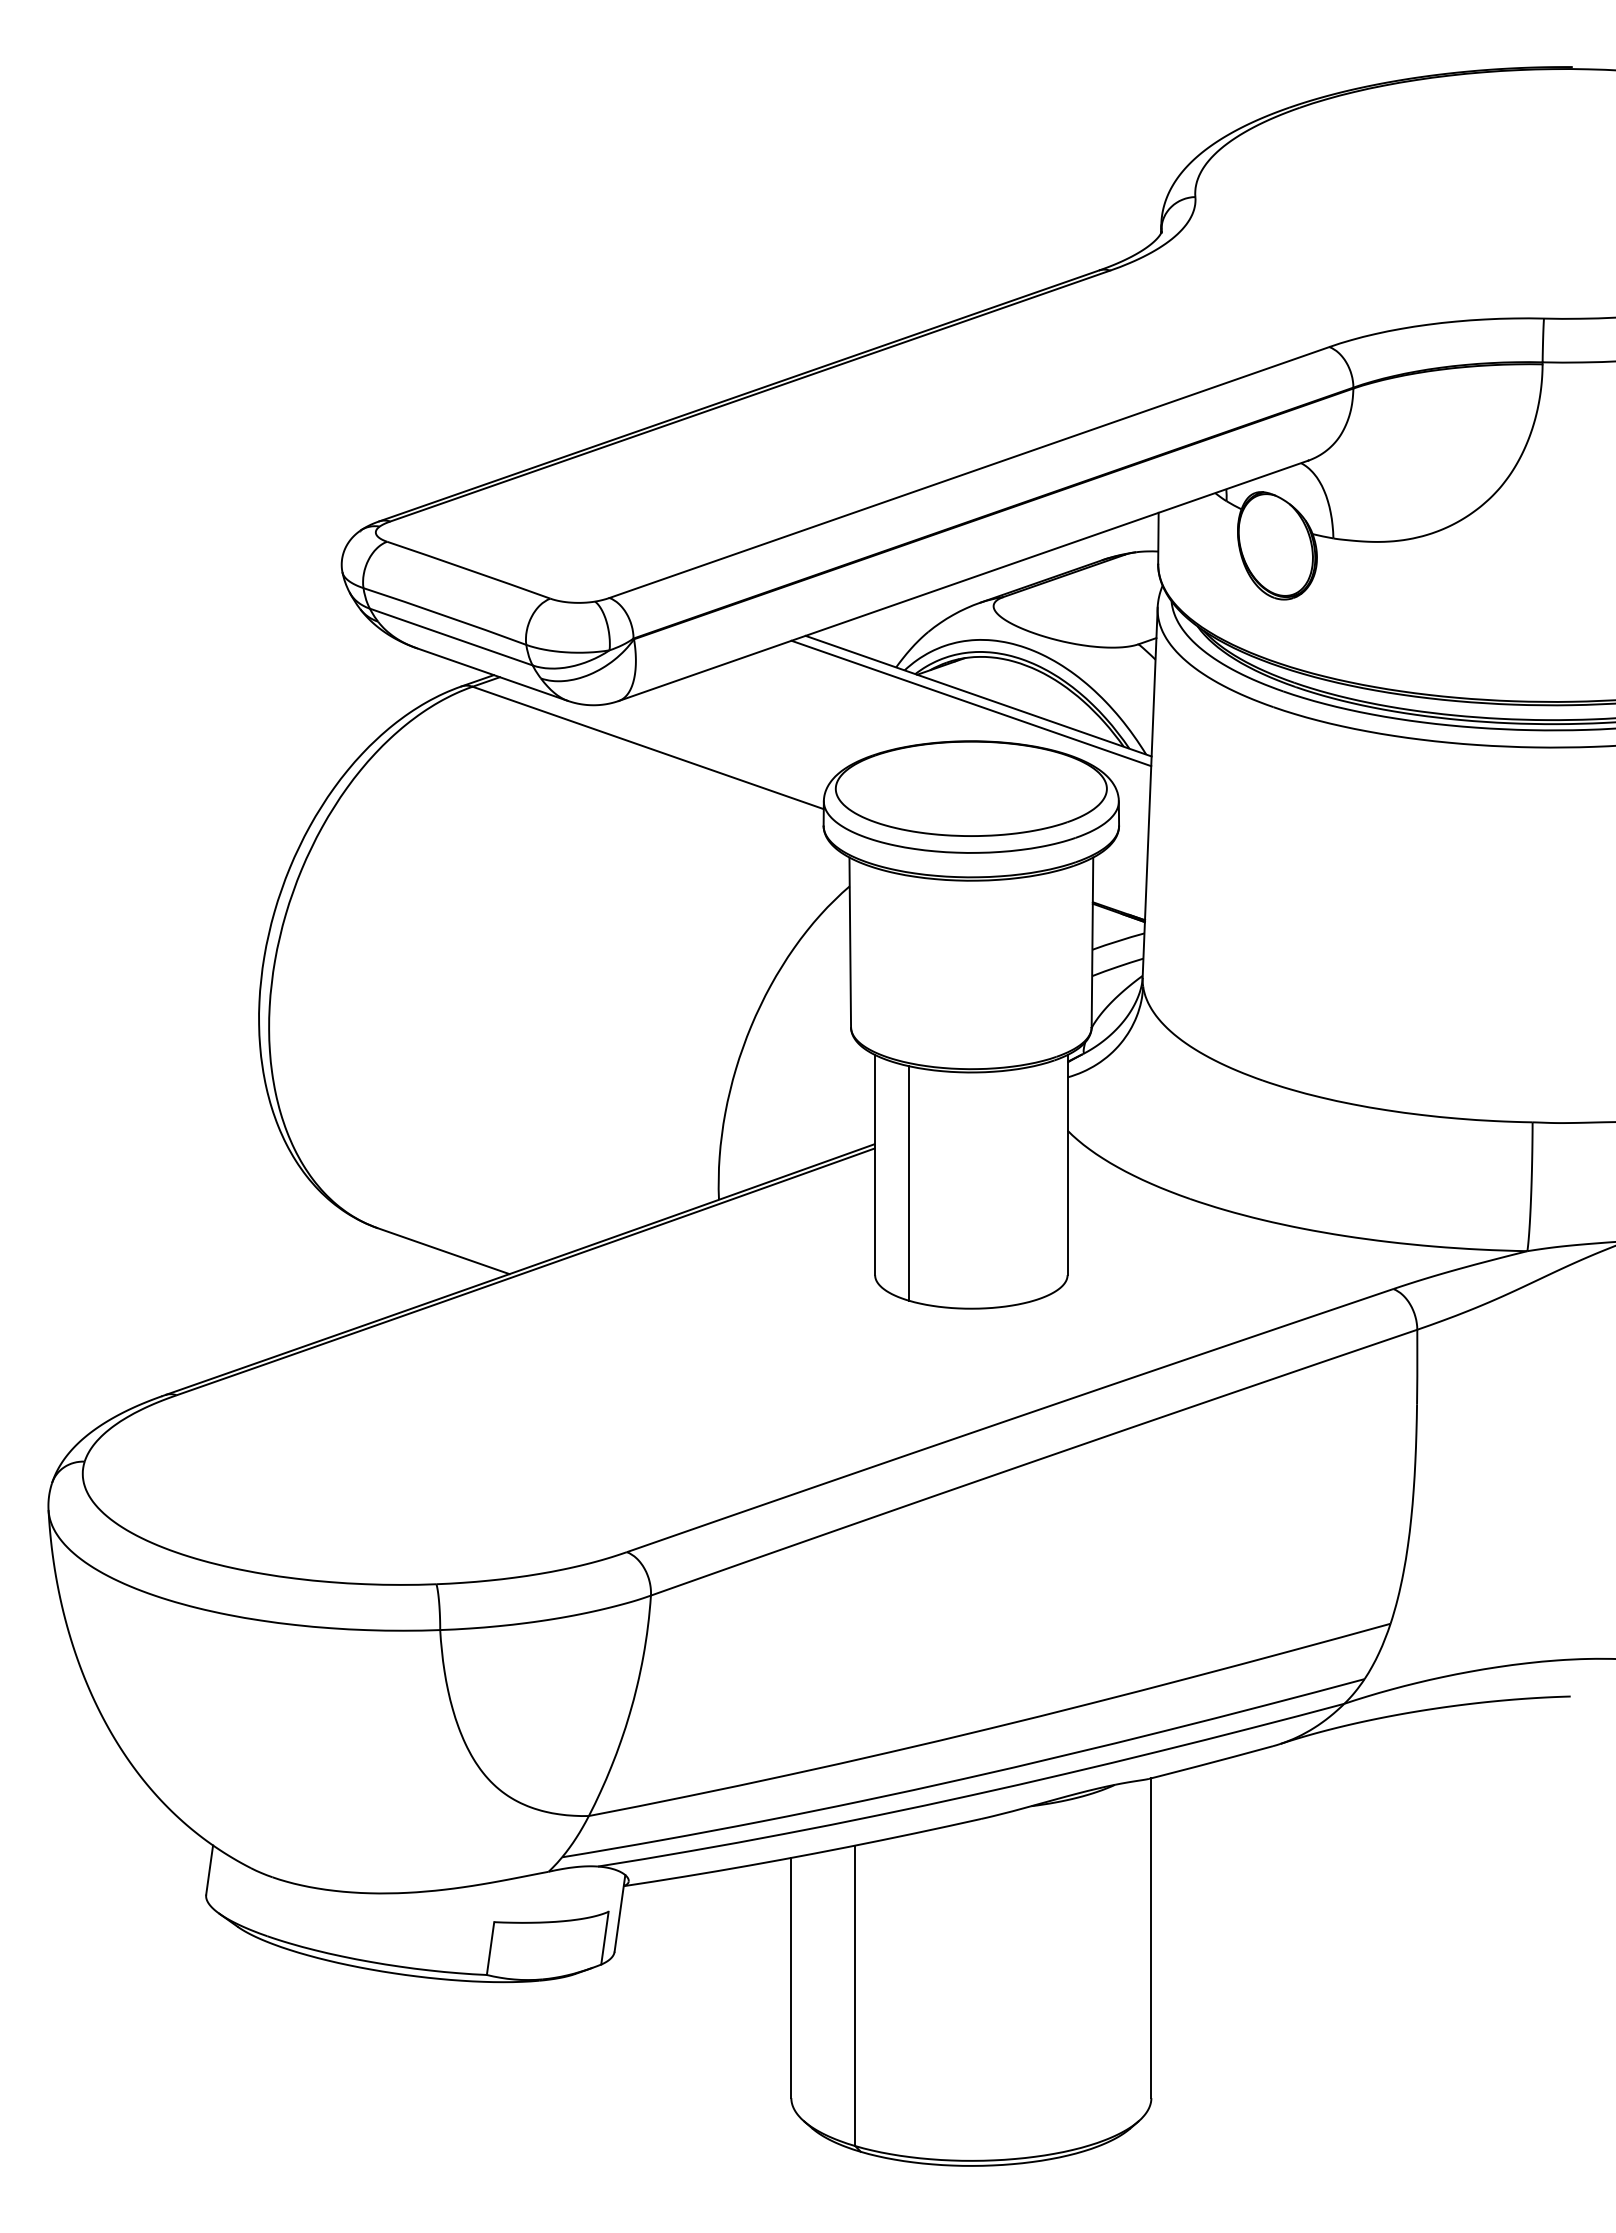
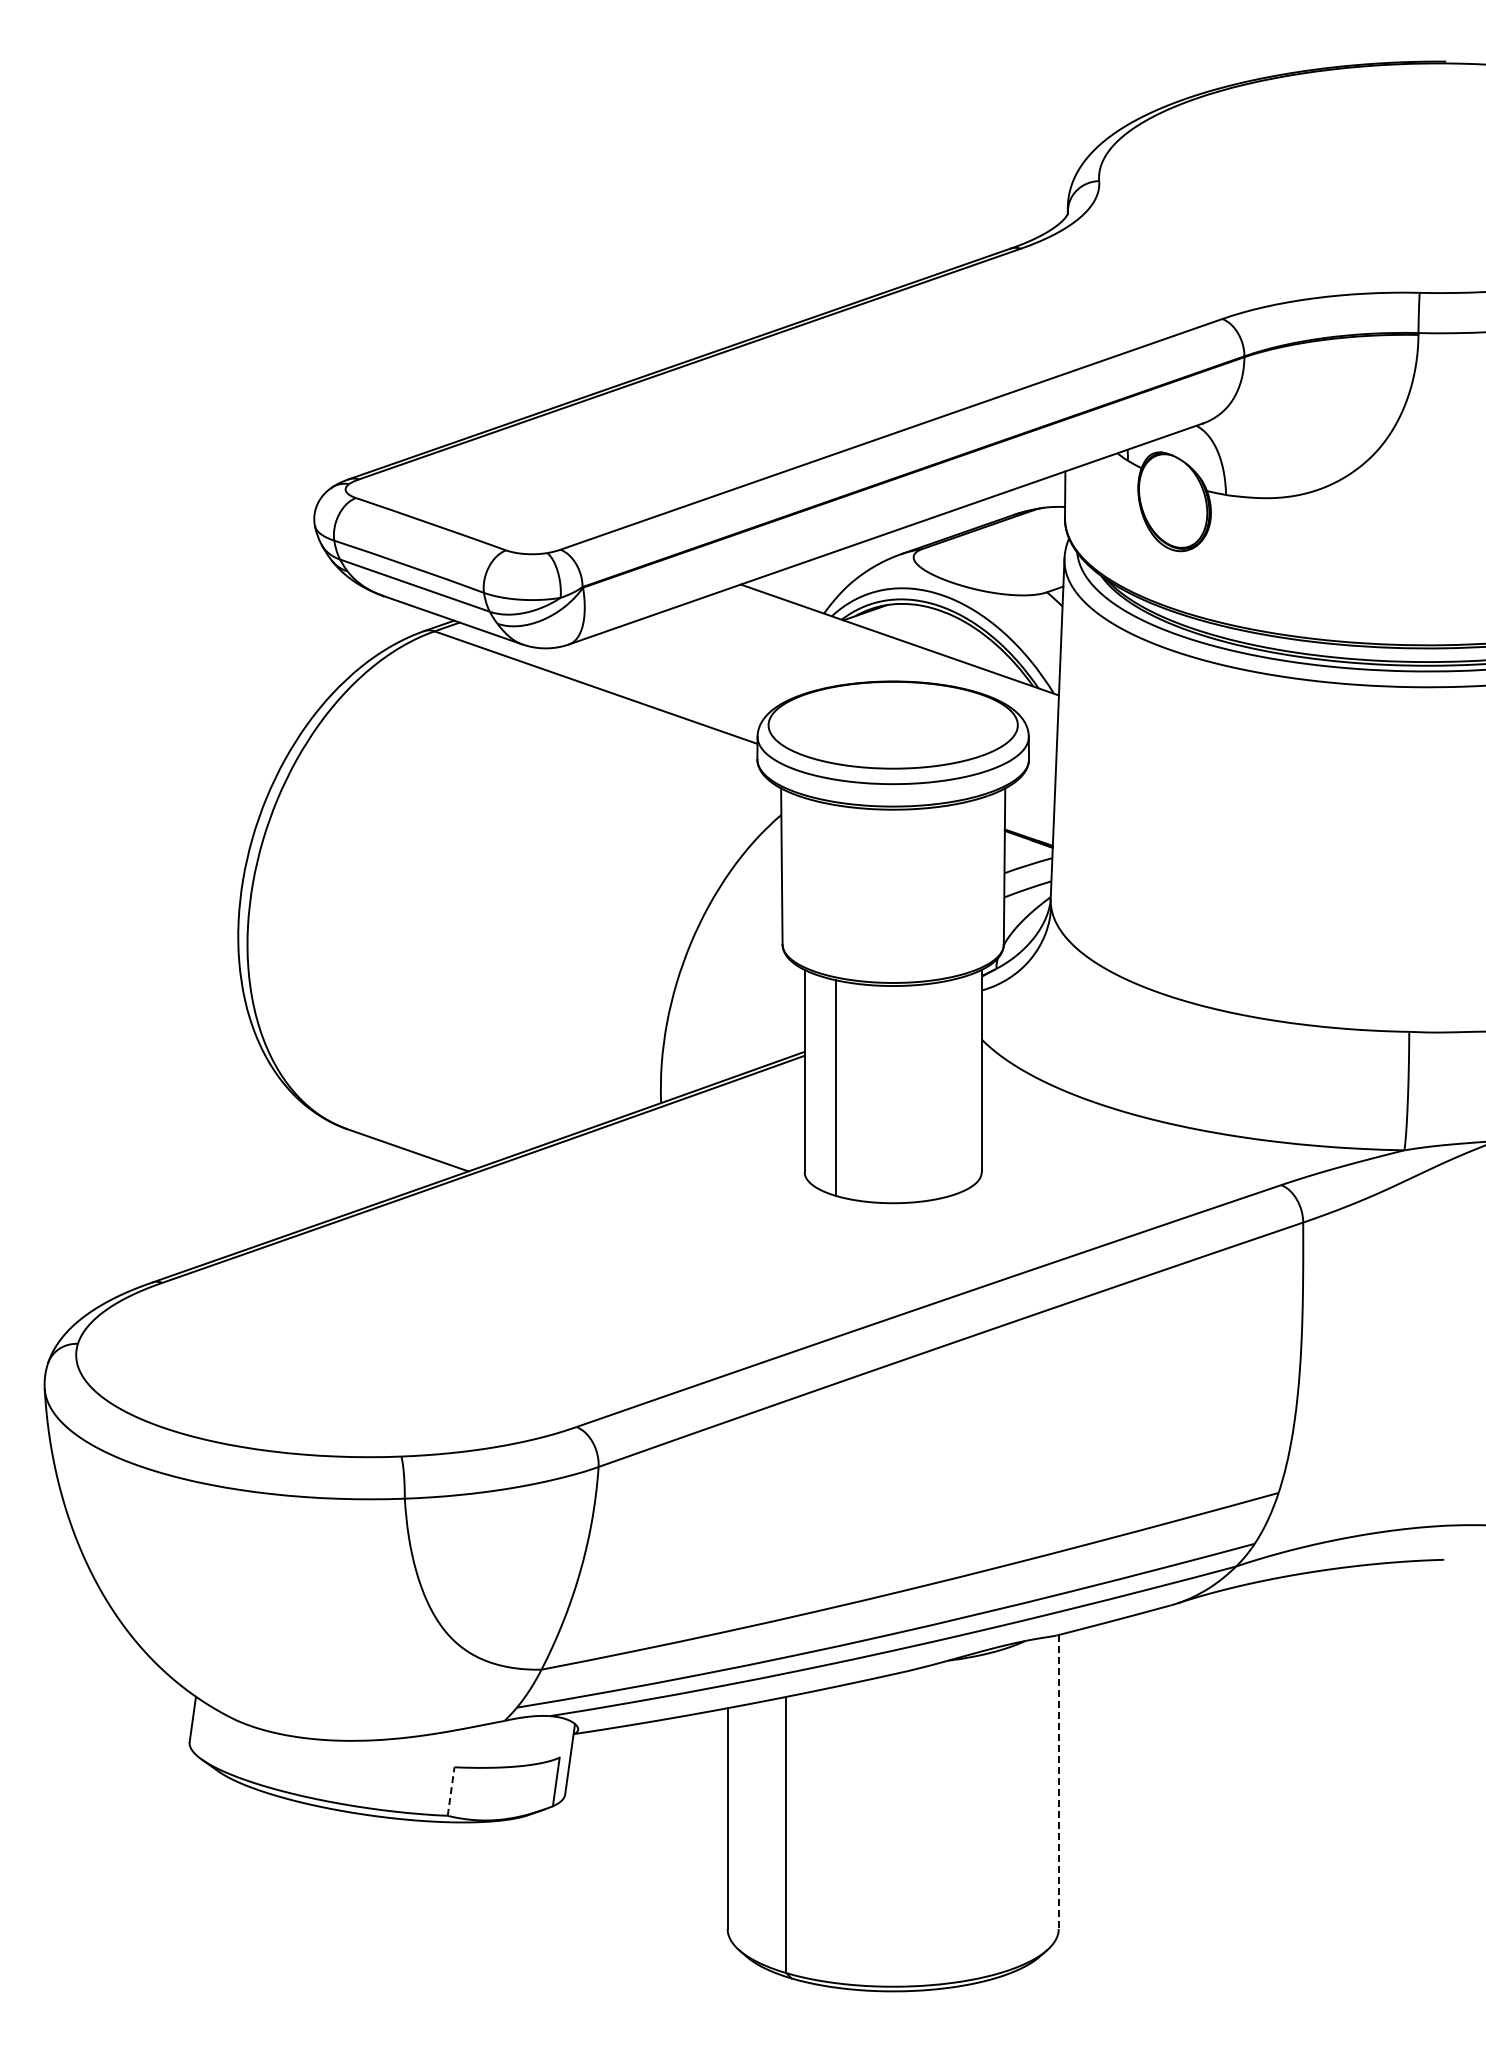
line: (970, 703) -> (892, 646), removed
line: (1151, 1938) -> (1058, 1782), solid -> dashed
line: (490, 1948) -> (451, 1791), solid -> dashed

